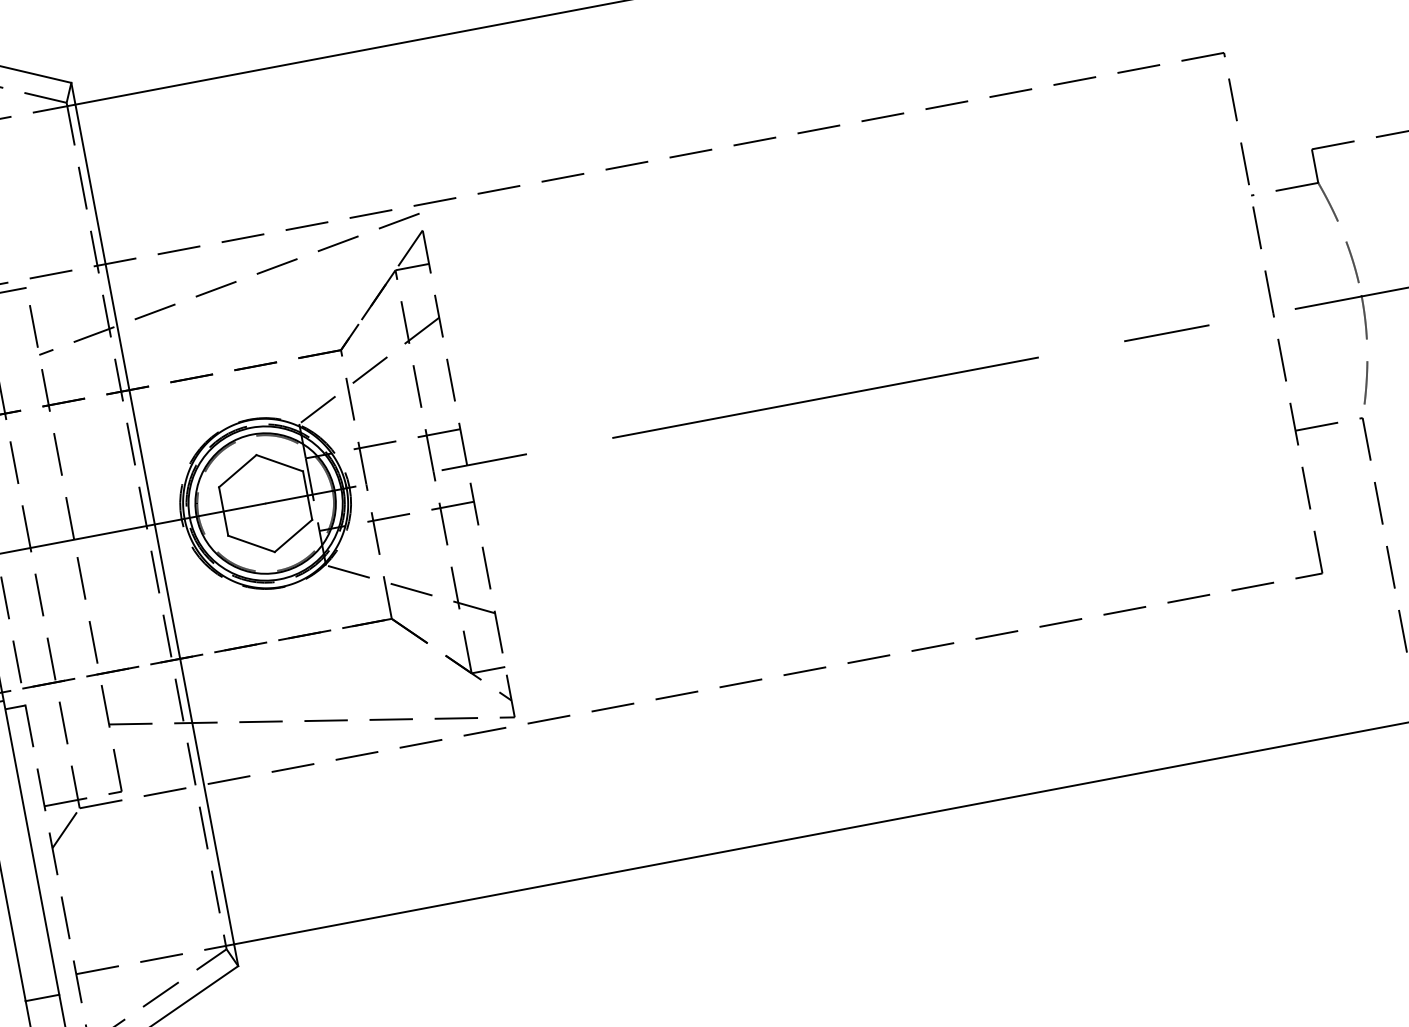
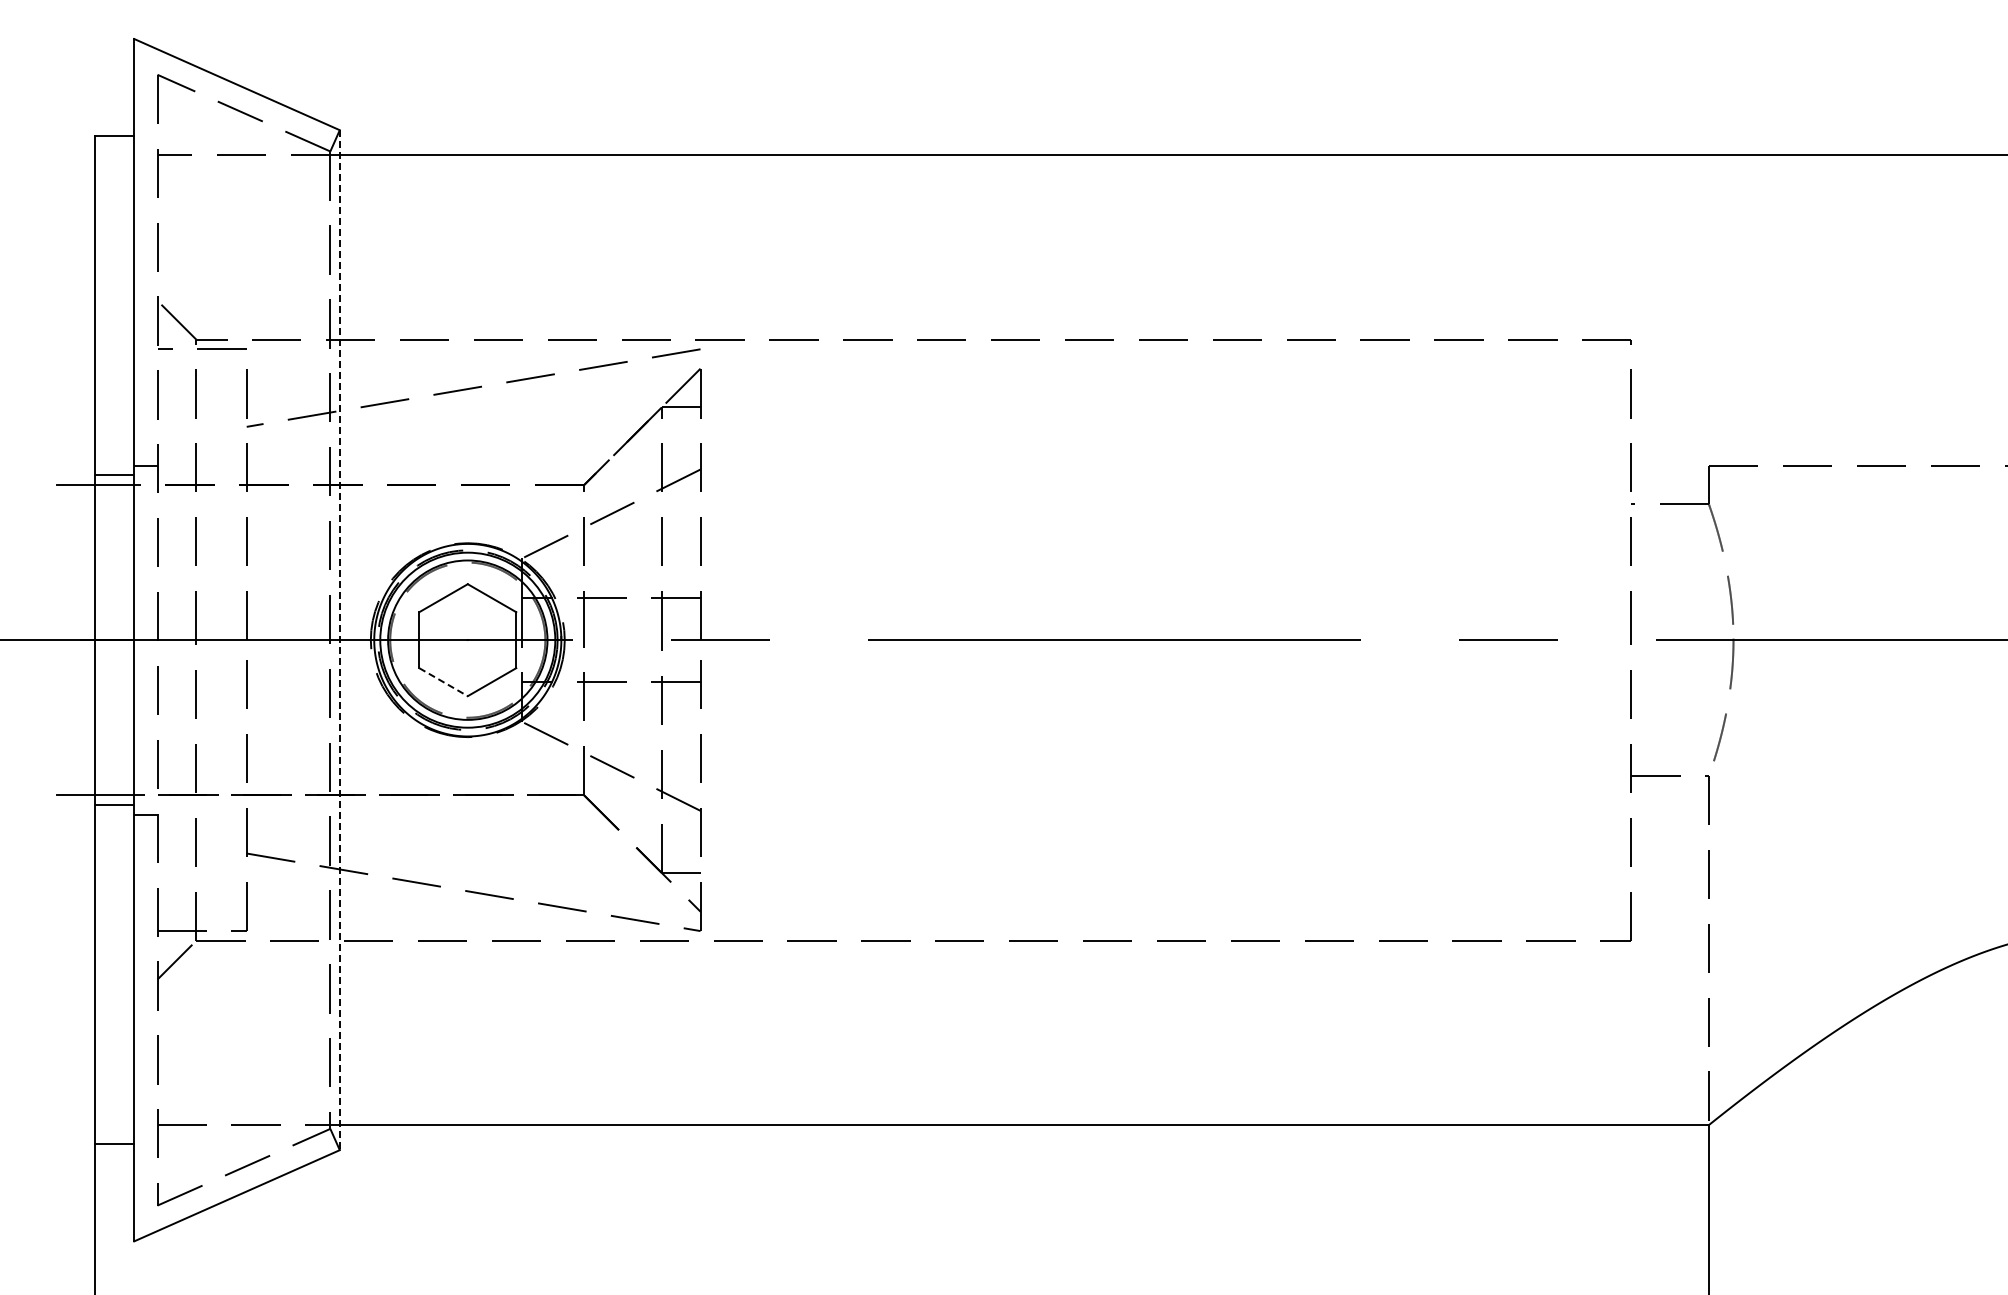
line: (154, 524) -> (339, 640), solid -> dashed
line: (251, 544) -> (443, 682), solid -> dashed

